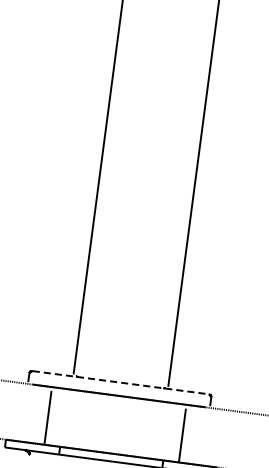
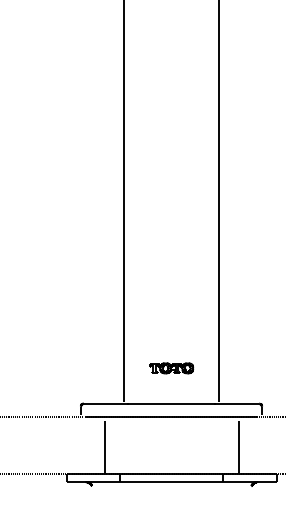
part: (125, 347) -> (171, 368), added
line: (120, 382) -> (171, 403), dashed -> solid

